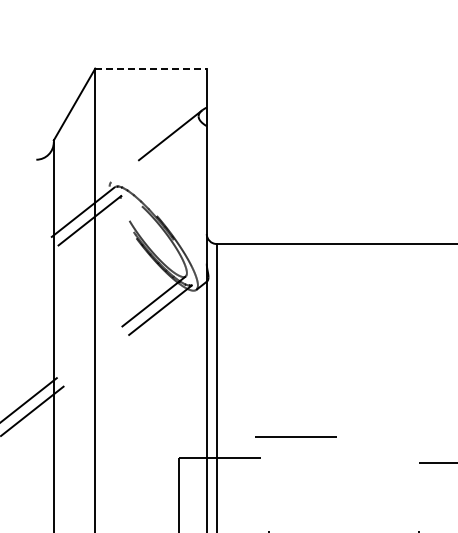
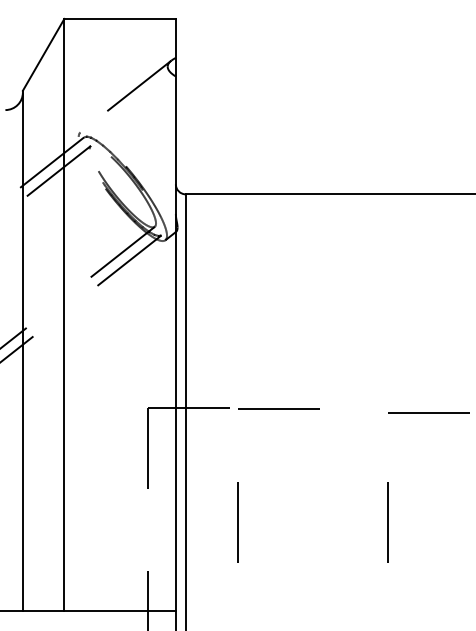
line: (151, 68) -> (120, 18), dashed -> solid
line: (295, 436) -> (278, 408), moved

